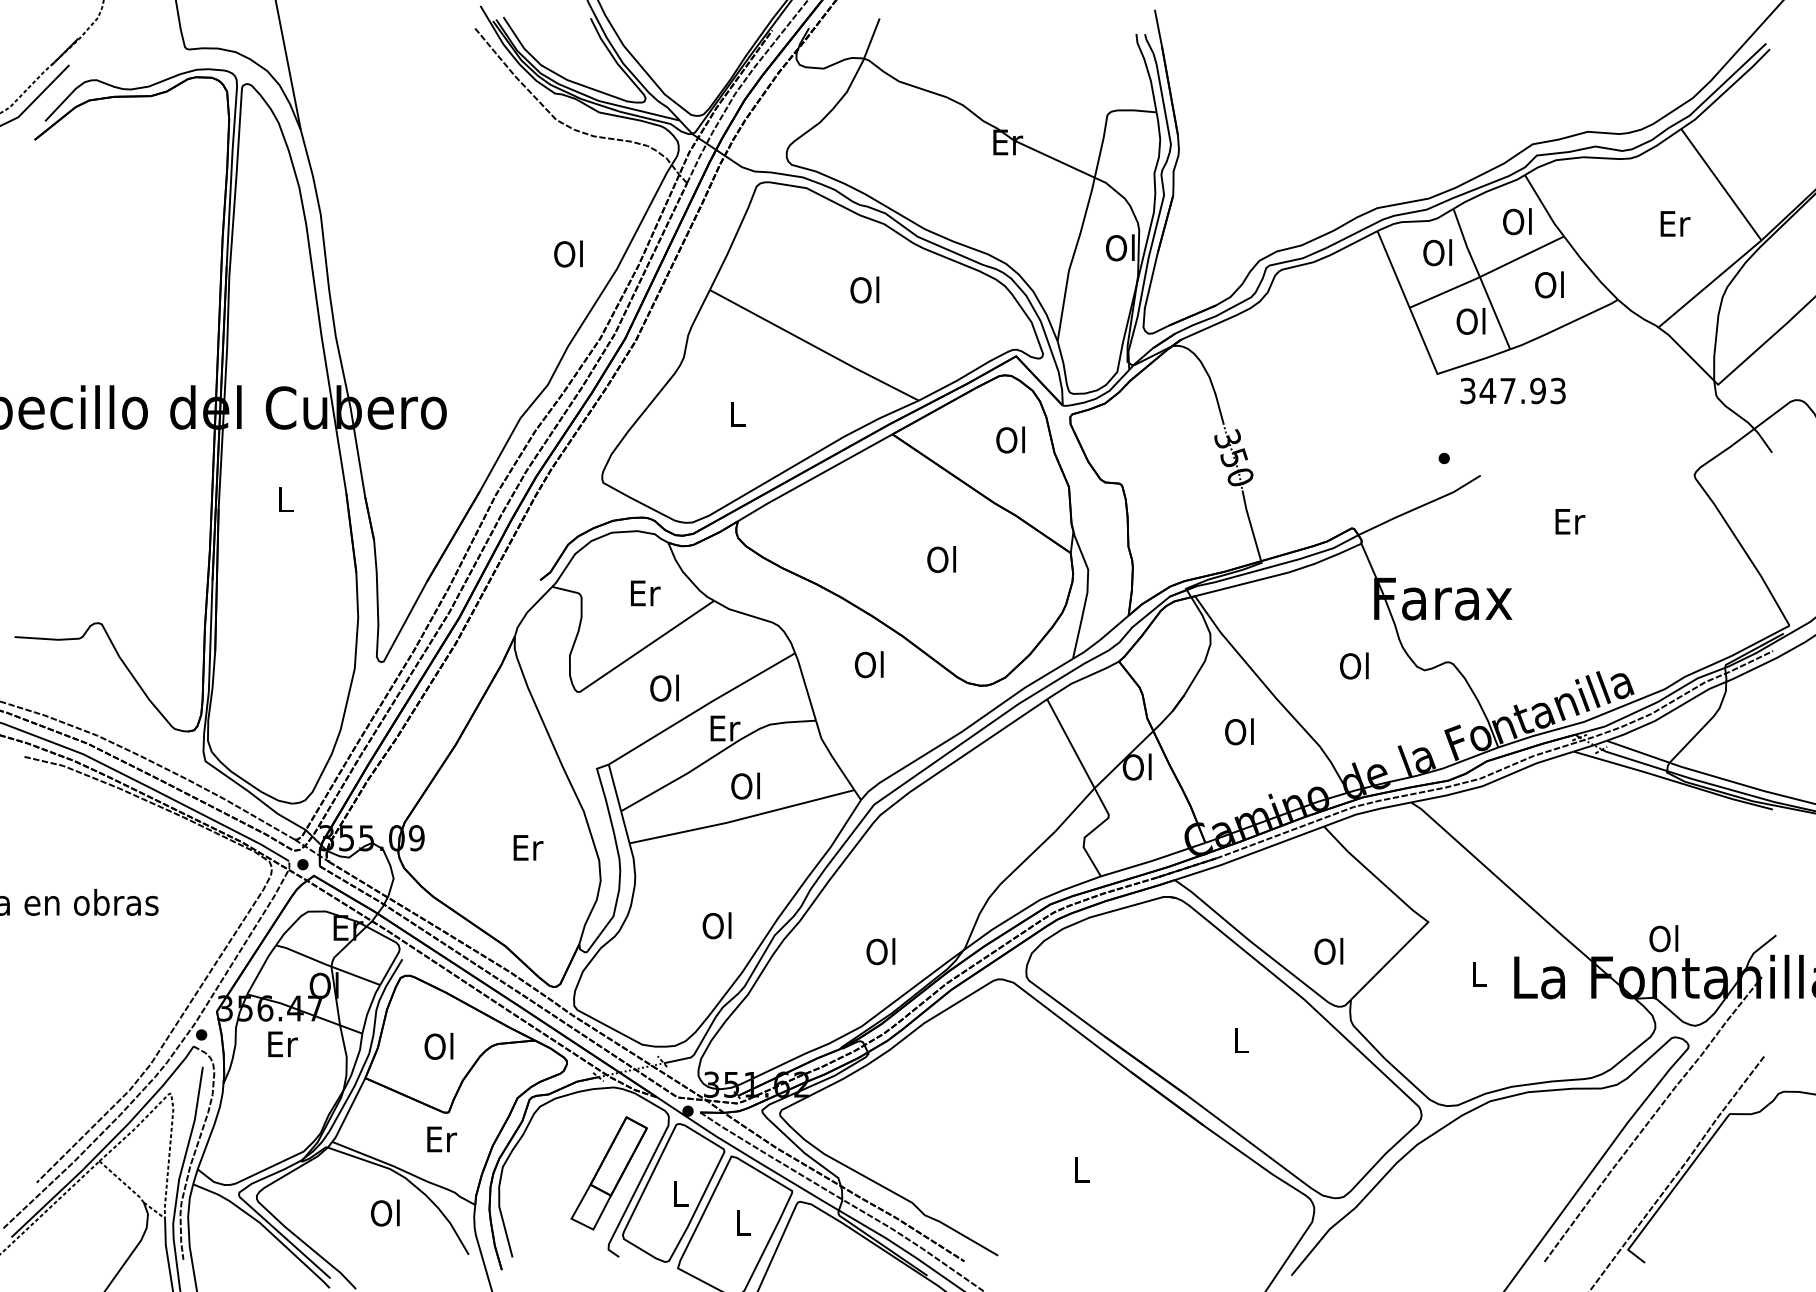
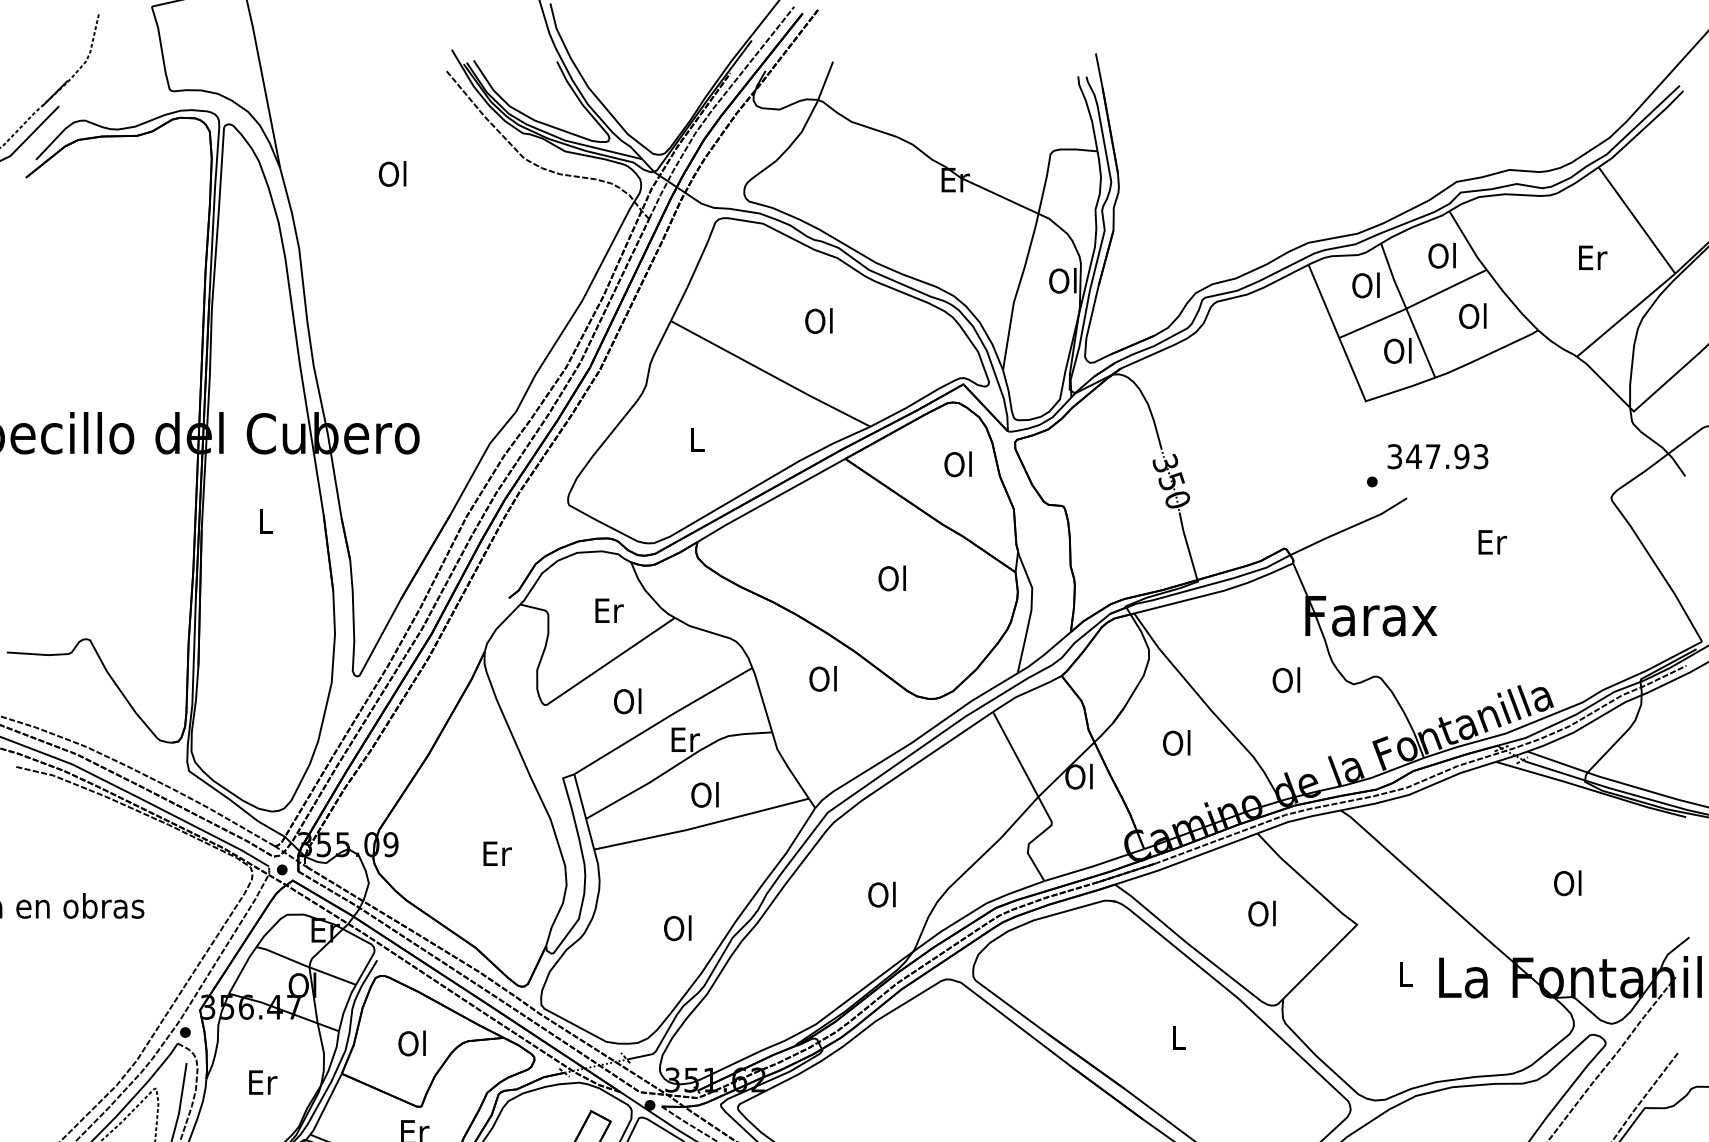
text: (568, 253) -> (392, 173), moved
text: (1512, 390) -> (1437, 456), moved
text: (1663, 938) -> (1567, 883), moved
text: (880, 951) -> (881, 894), moved
text: (1328, 951) -> (1261, 913), moved
text: (282, 1044) -> (262, 1082), moved

